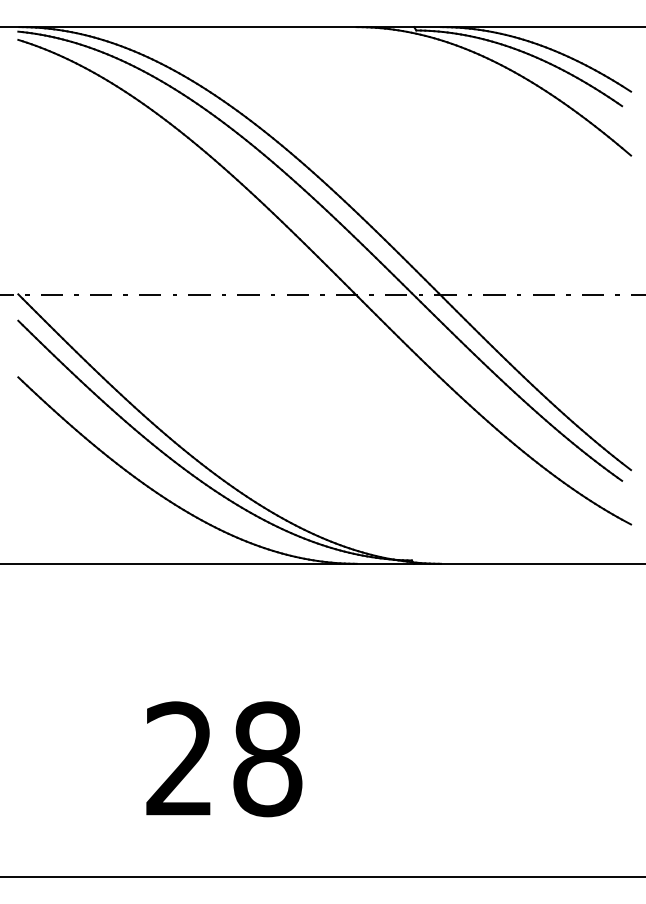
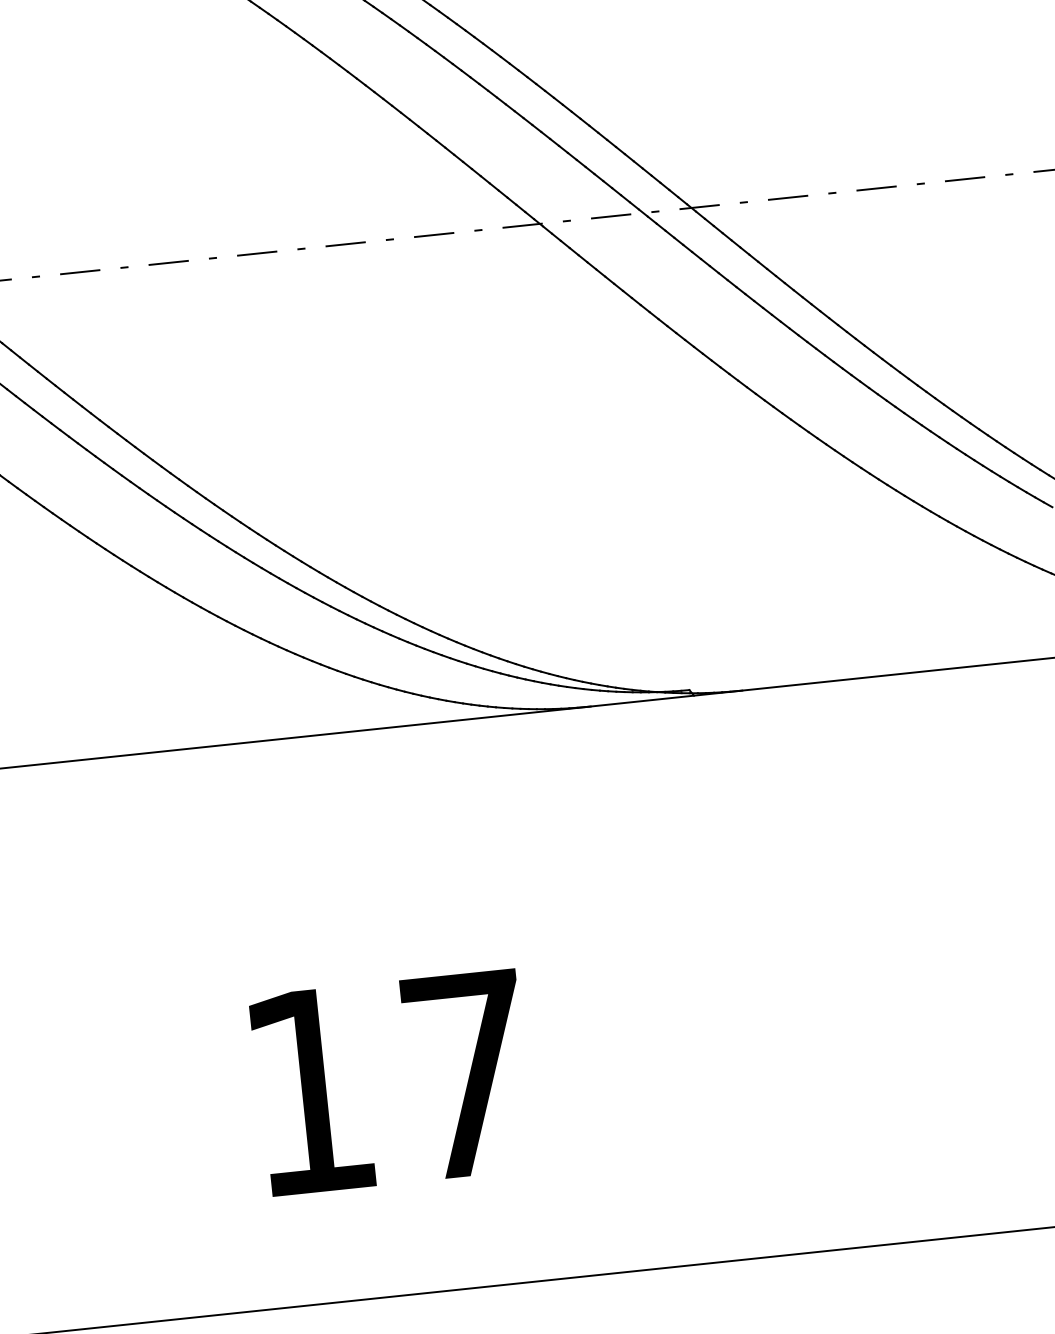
text: (224, 759) -> (389, 1083), 28 -> 17

